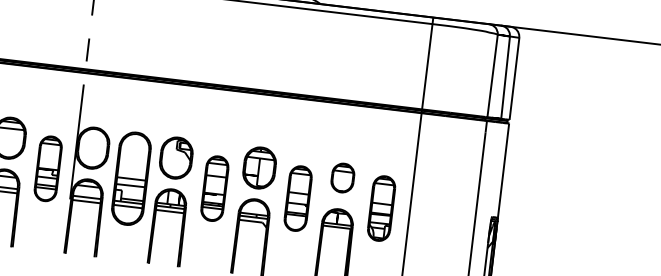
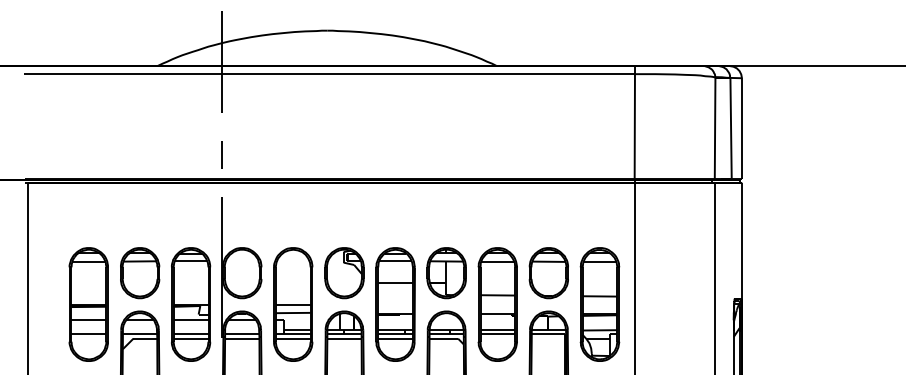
part: (48, 168) -> (191, 304), size x1.43
part: (342, 178) -> (548, 273), size x1.43
part: (214, 188) -> (395, 304), size x1.43
part: (298, 198) -> (497, 304), size x1.43
part: (381, 208) -> (599, 304), size x1.43

